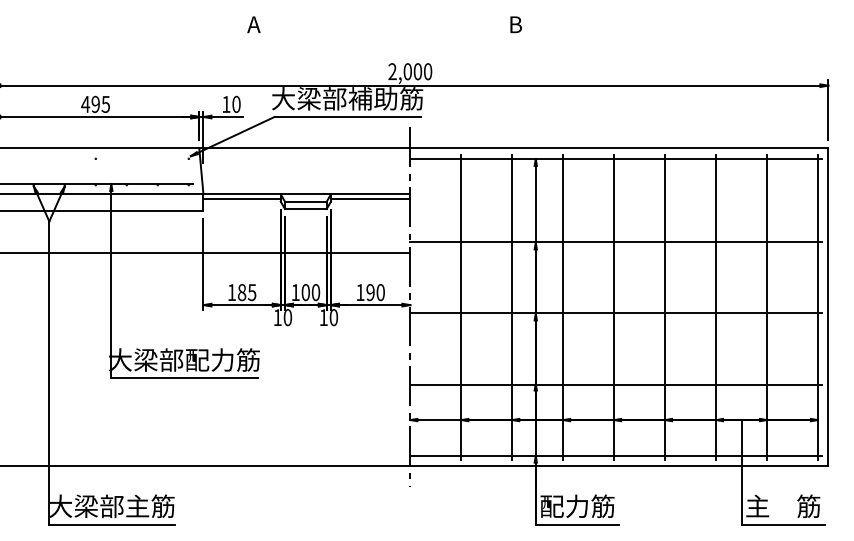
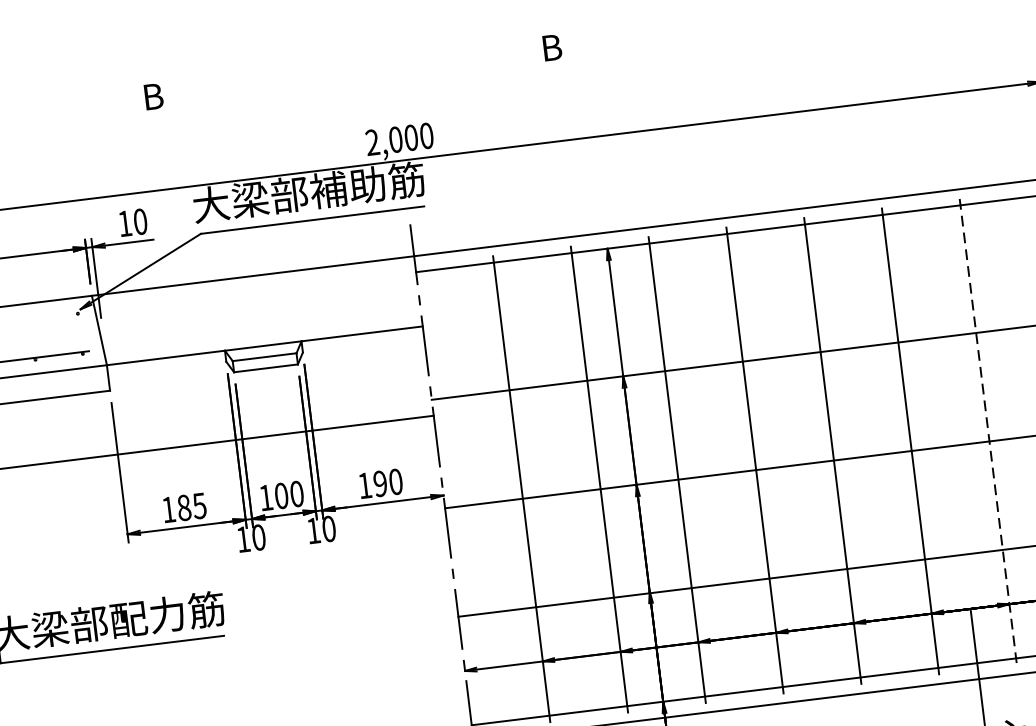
text: (253, 24) -> (151, 96), A -> B
line: (241, 198) -> (165, 364), removed
line: (370, 198) -> (362, 340), removed
line: (766, 307) -> (987, 432), solid -> dashed

